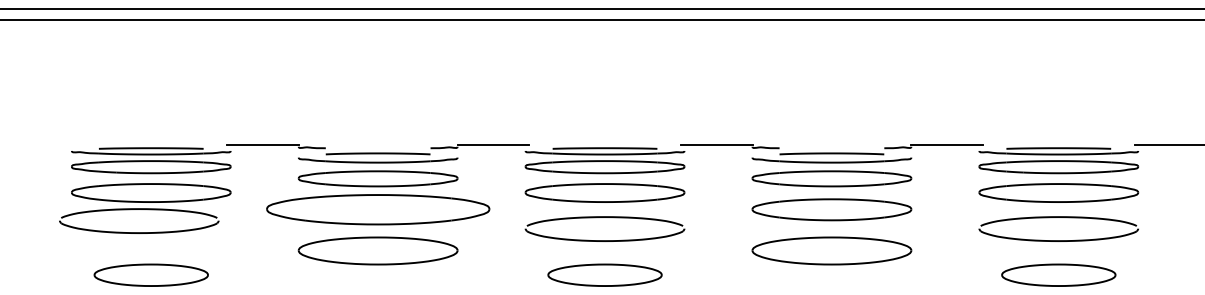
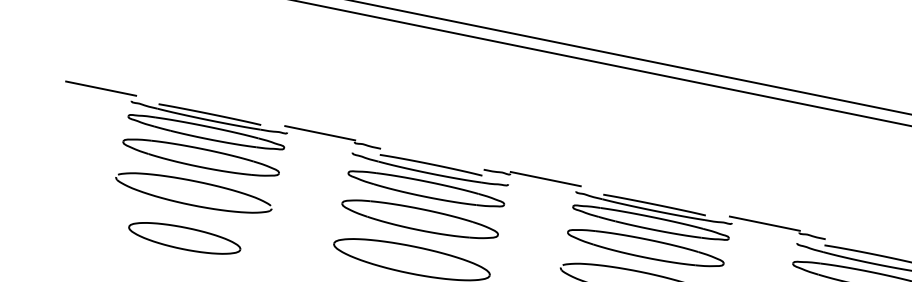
line: (39, 145) -> (101, 89), added
part: (139, 209) -> (196, 181), moved
part: (377, 209) -> (419, 219), size x0.71

